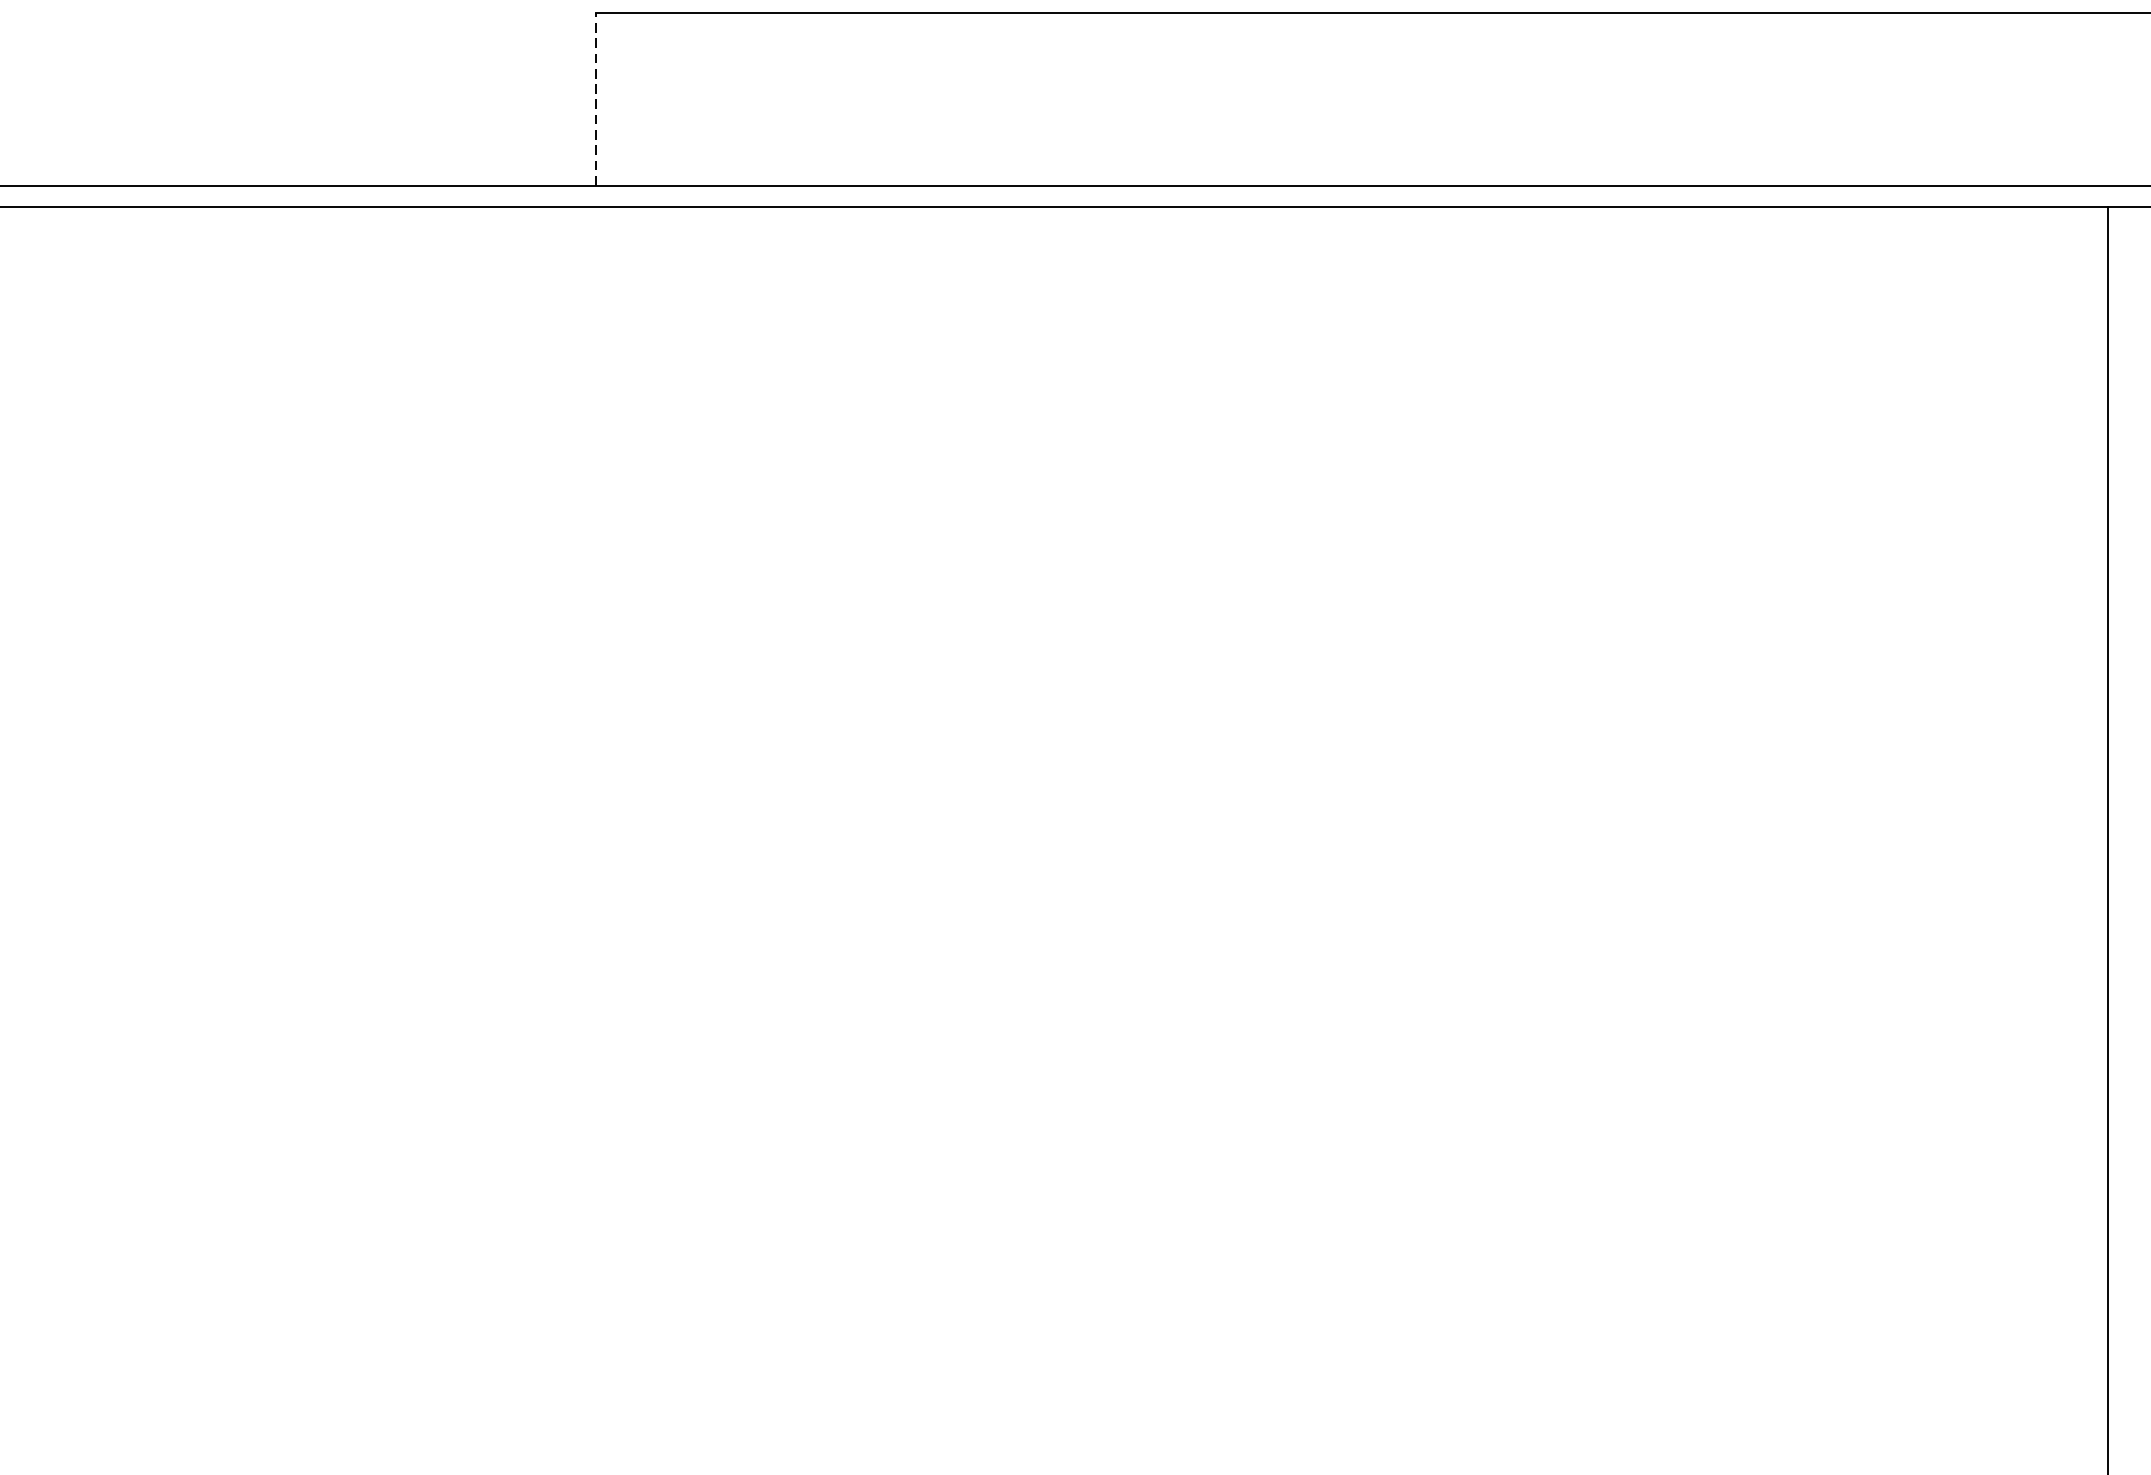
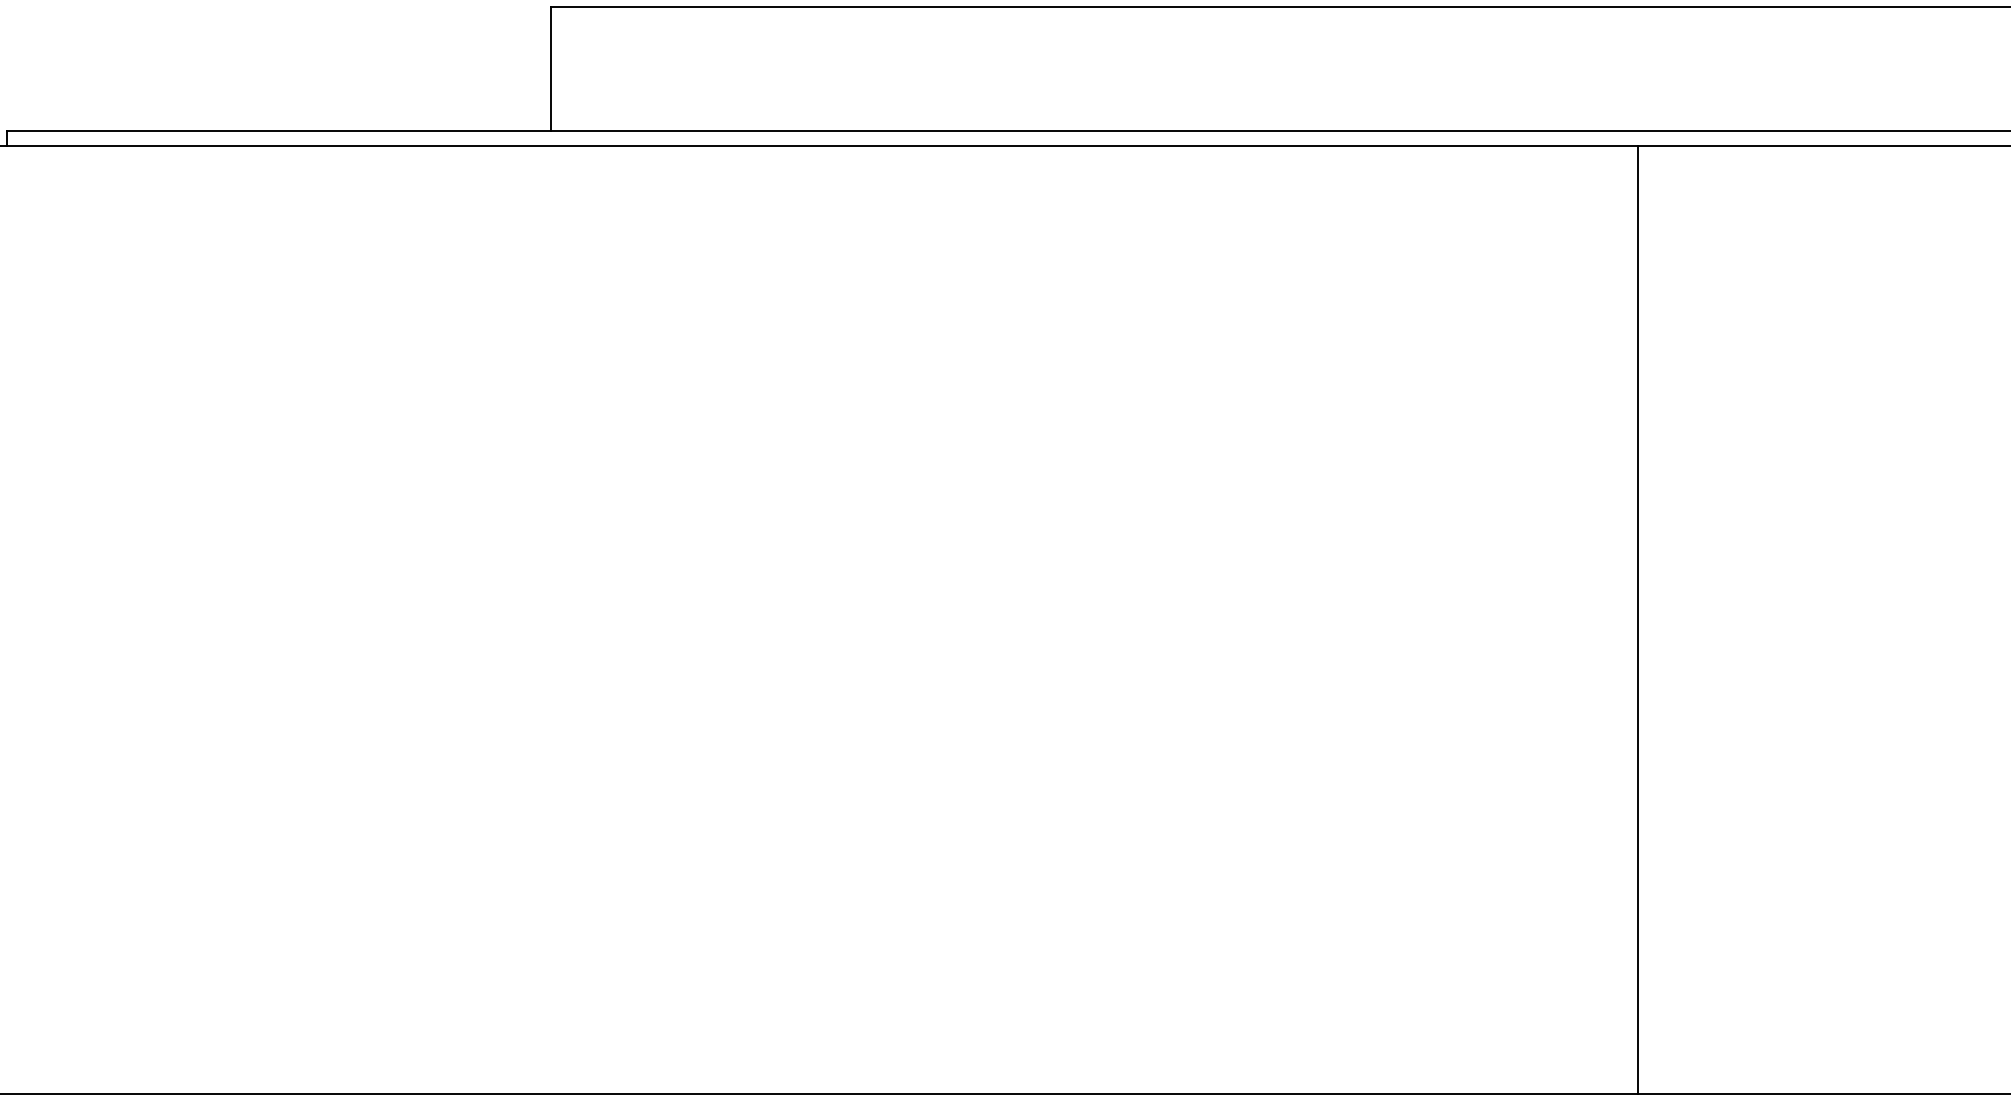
line: (596, 98) -> (550, 68), dashed -> solid

